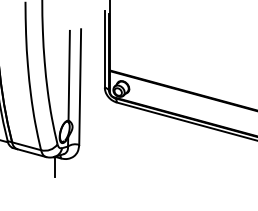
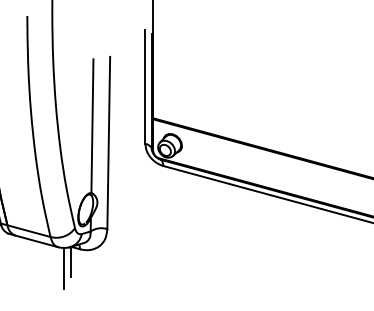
line: (50, 170) -> (64, 267), added

